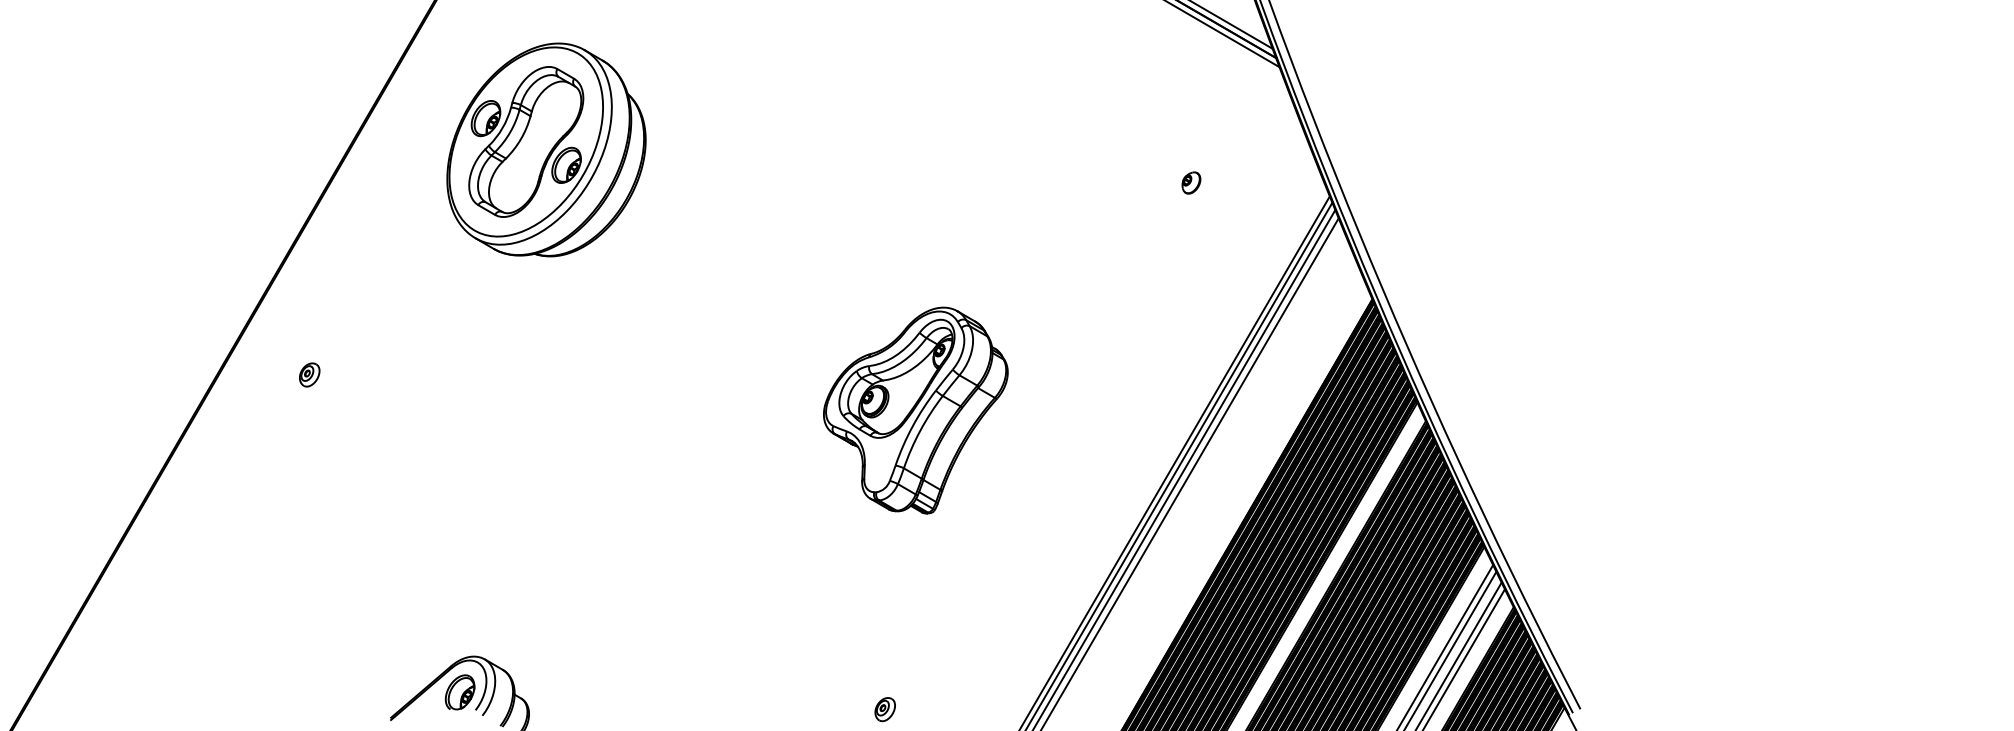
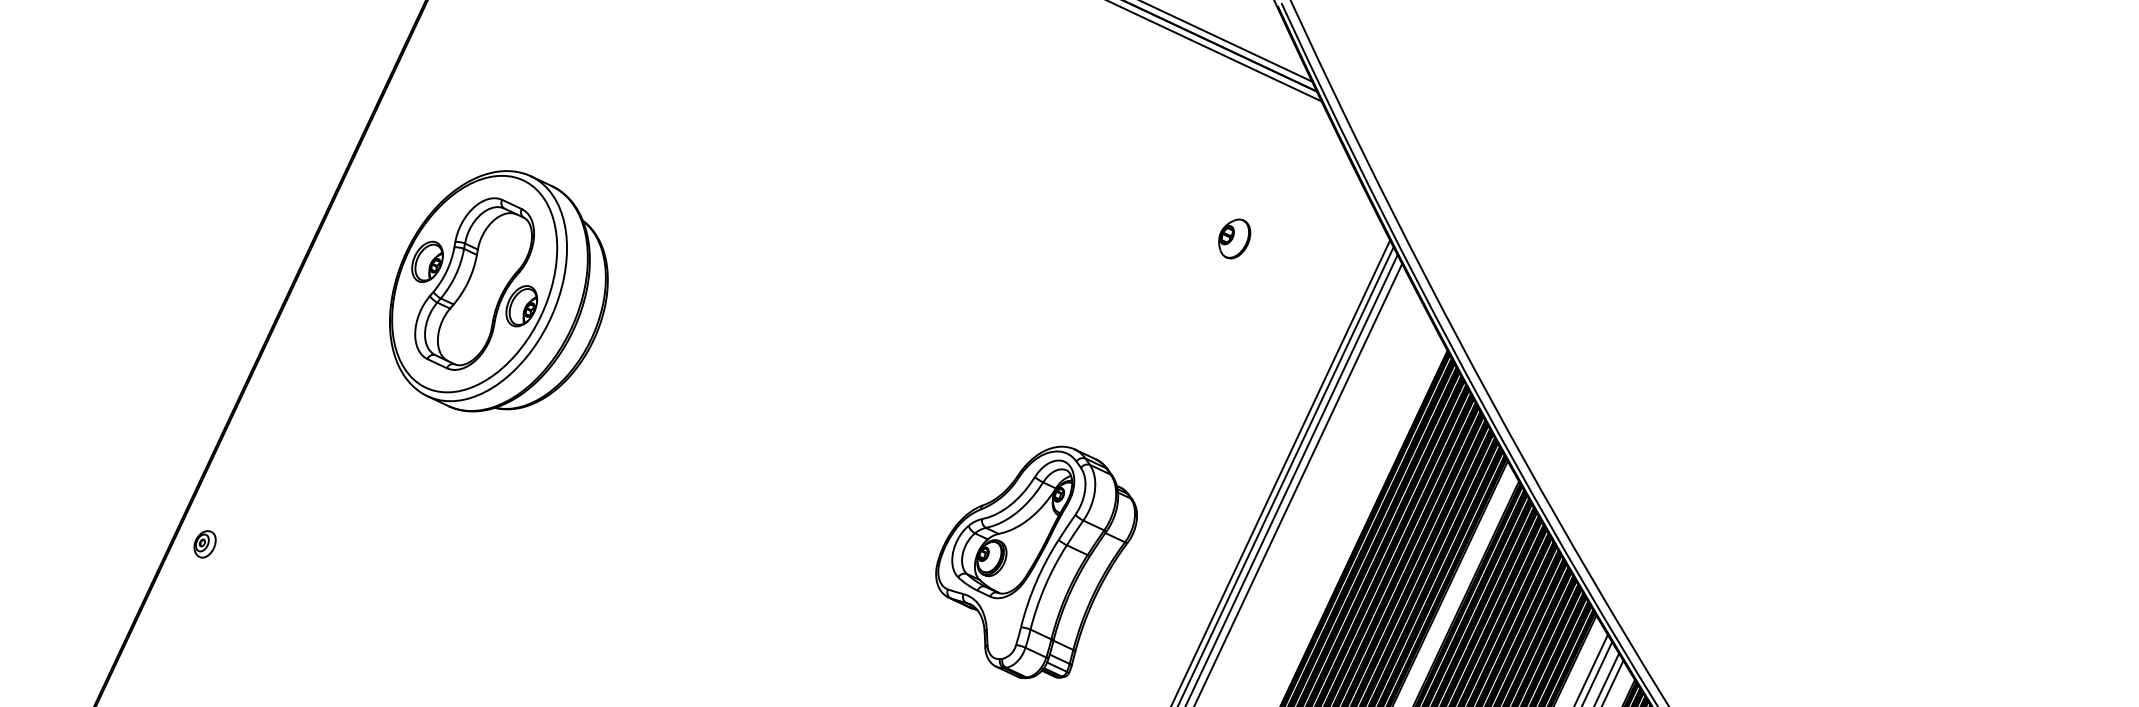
part: (546, 149) -> (497, 290), moved
part: (1191, 182) -> (1234, 238), size x1.6
part: (309, 374) -> (204, 543), moved
part: (915, 410) -> (1037, 564), moved

